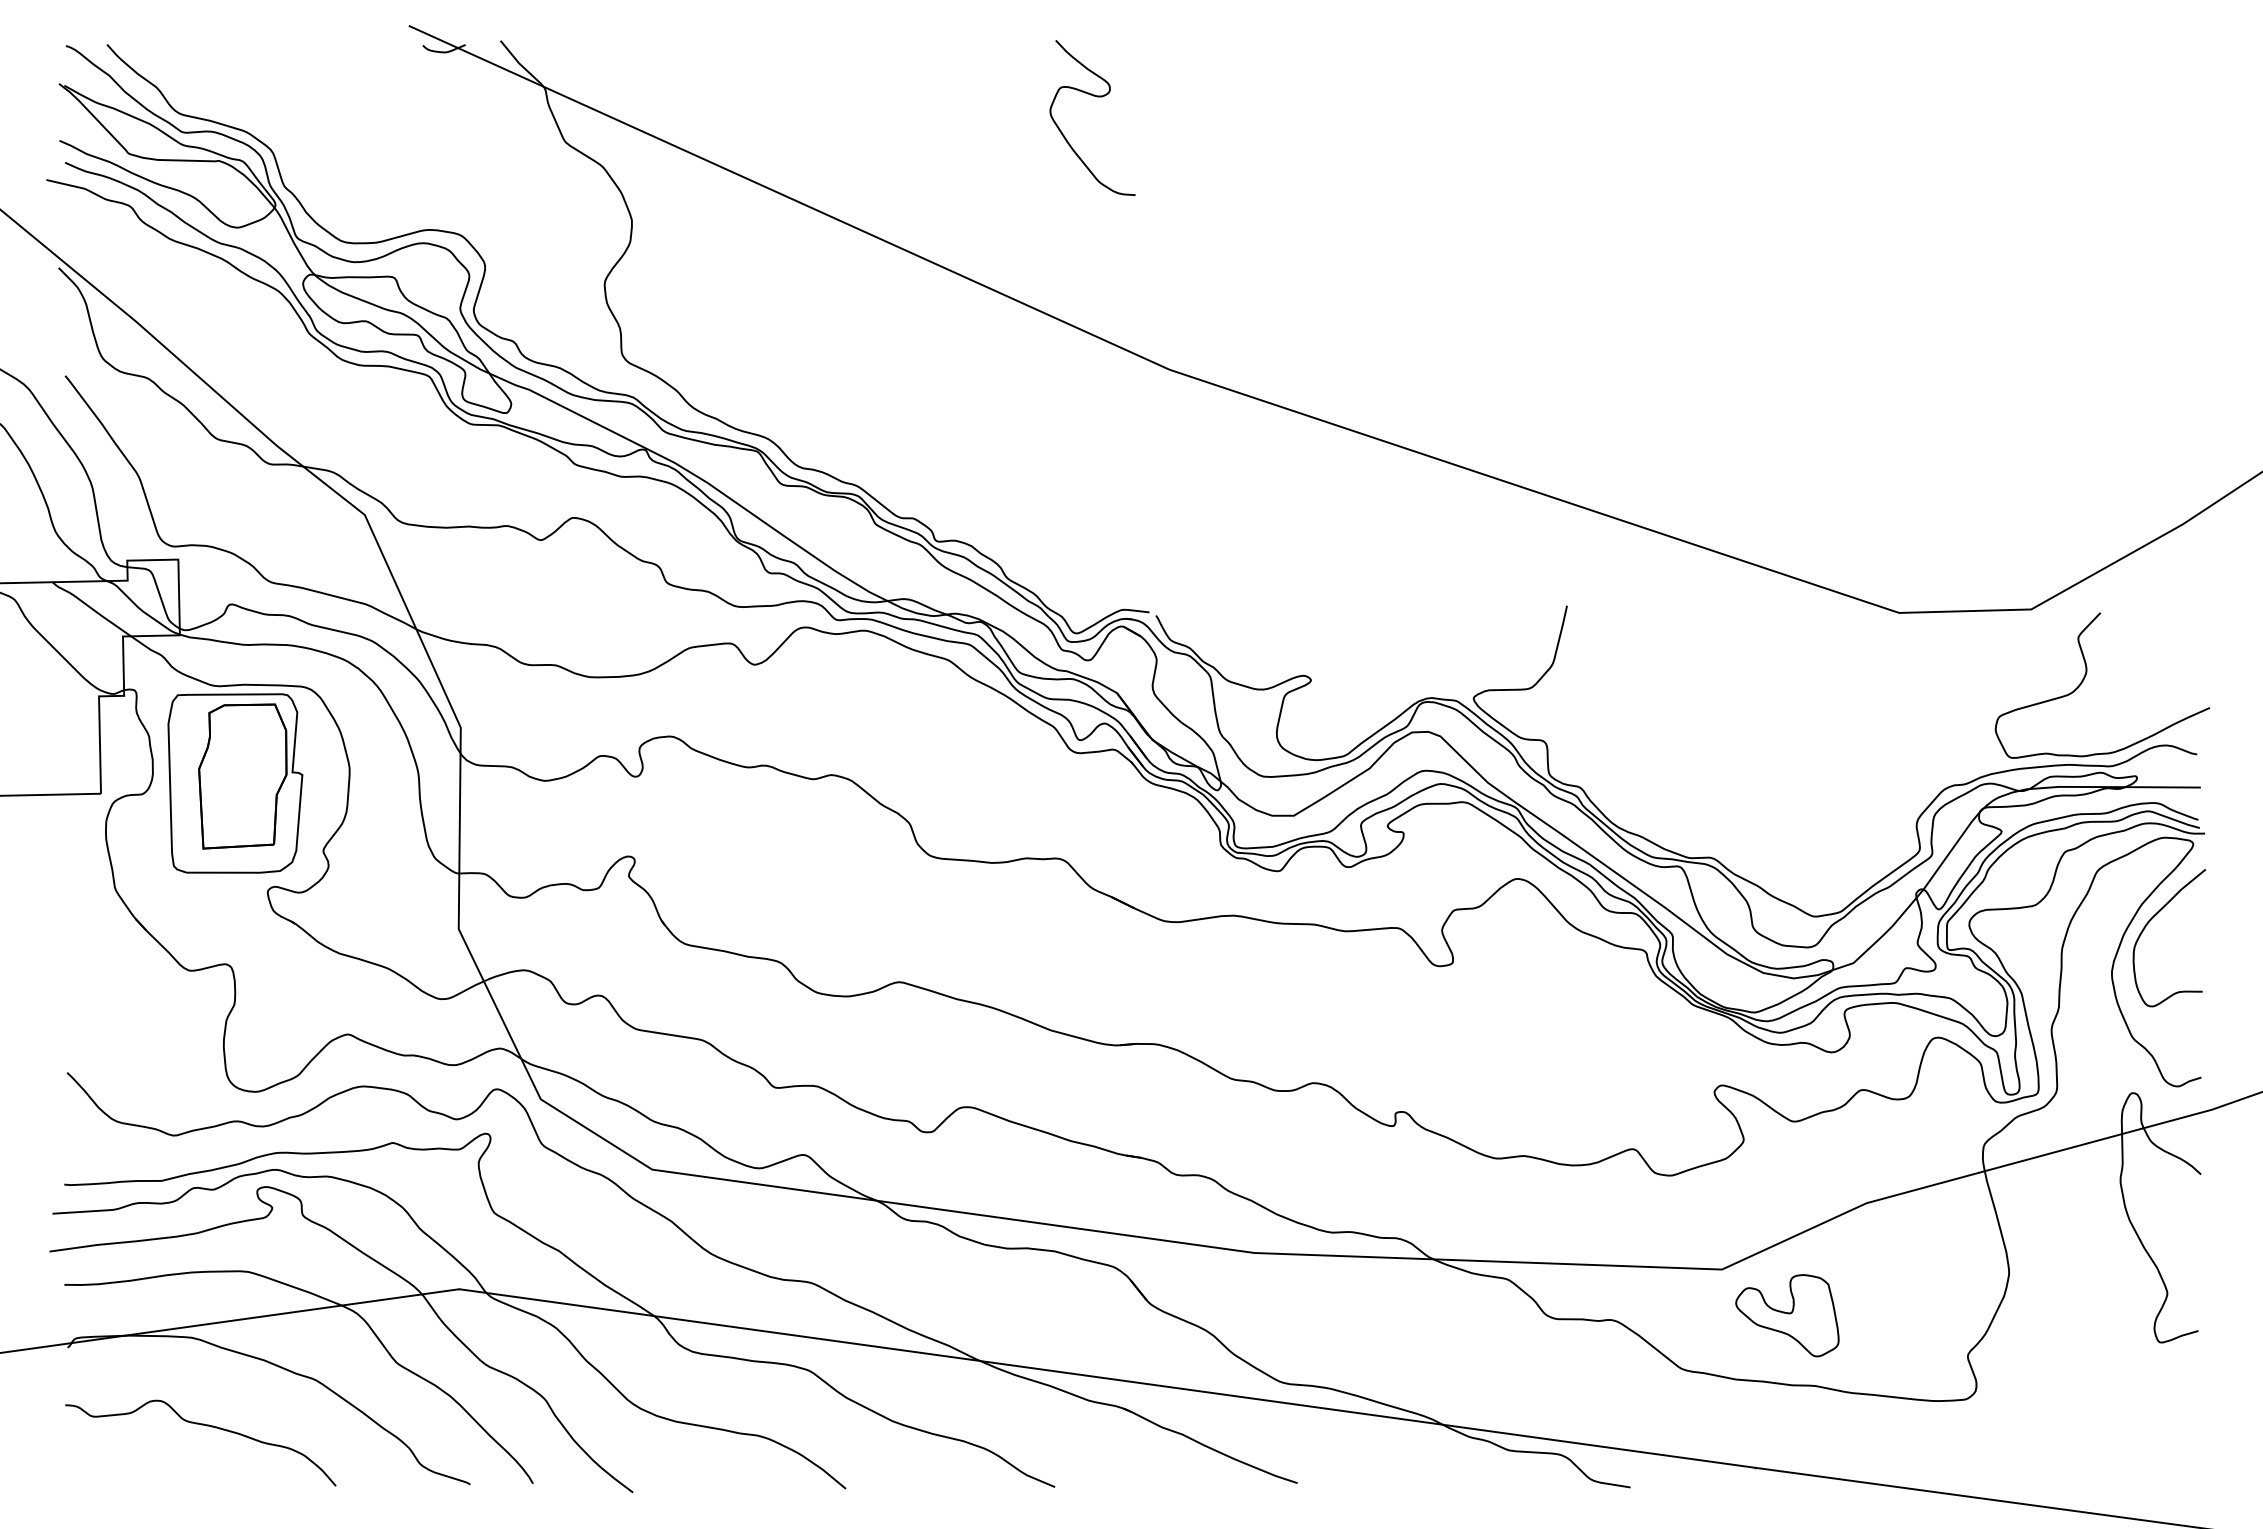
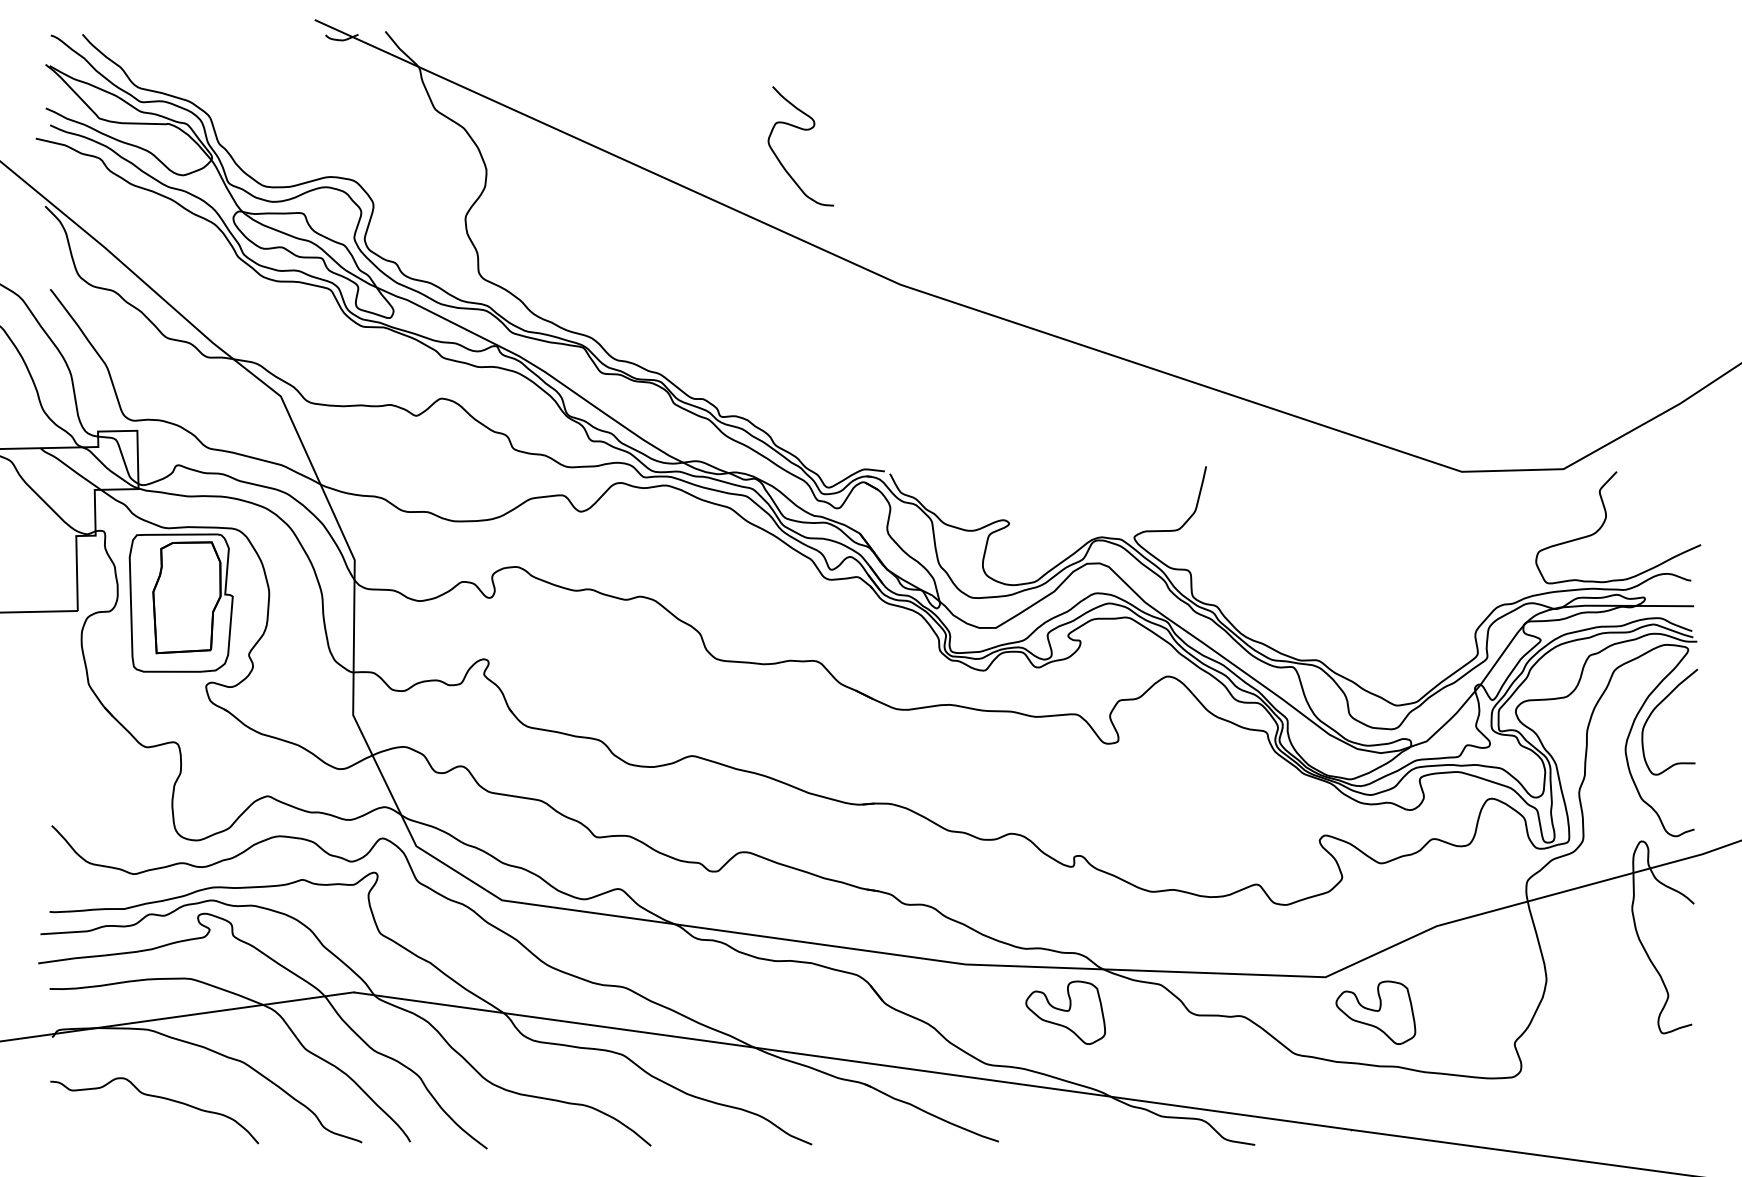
curve: (1096, 97) -> (804, 130), moved
part: (1384, 1315) -> (1065, 1012), added

